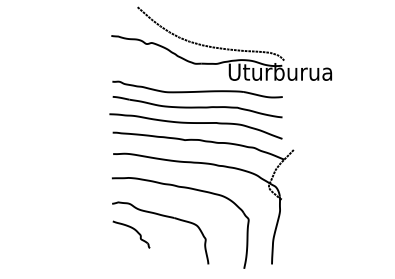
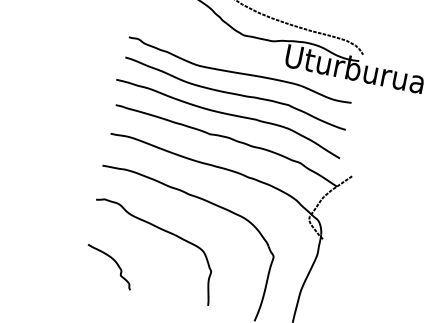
part: (131, 234) -> (109, 266), moved

